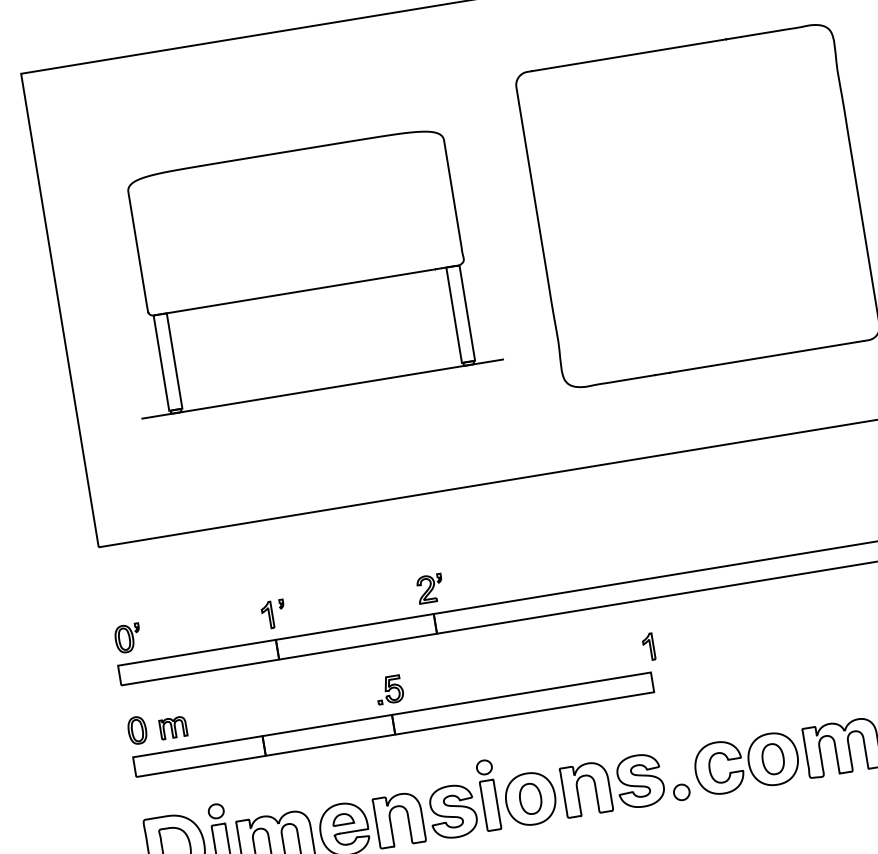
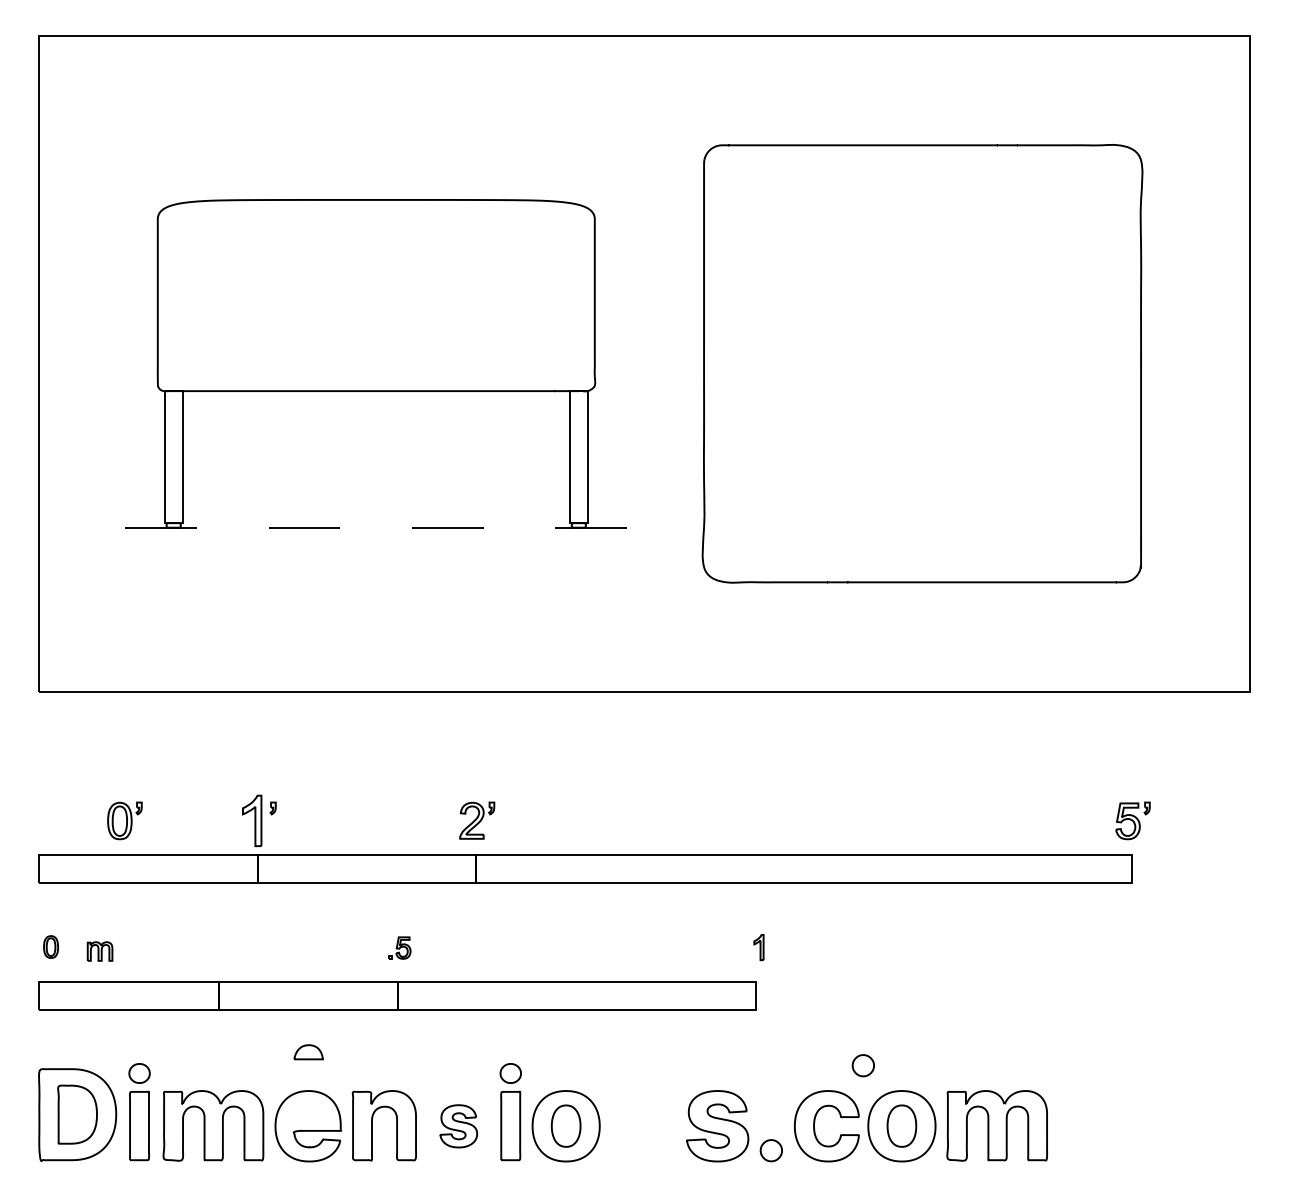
line: (322, 388) -> (376, 527), solid -> dashed
part: (267, 615) -> (251, 820), size x1.4
part: (127, 638) -> (124, 820), moved
part: (648, 647) -> (758, 947), size x0.7
part: (389, 689) -> (399, 947), size x0.6
part: (737, 720) -> (862, 1065), added
part: (172, 727) -> (99, 951), size x0.7
part: (136, 730) -> (50, 946), size x0.6
part: (577, 790) -> (631, 1125), removed
part: (452, 811) -> (458, 1126), size x0.6
part: (342, 819) -> (308, 1052), moved

